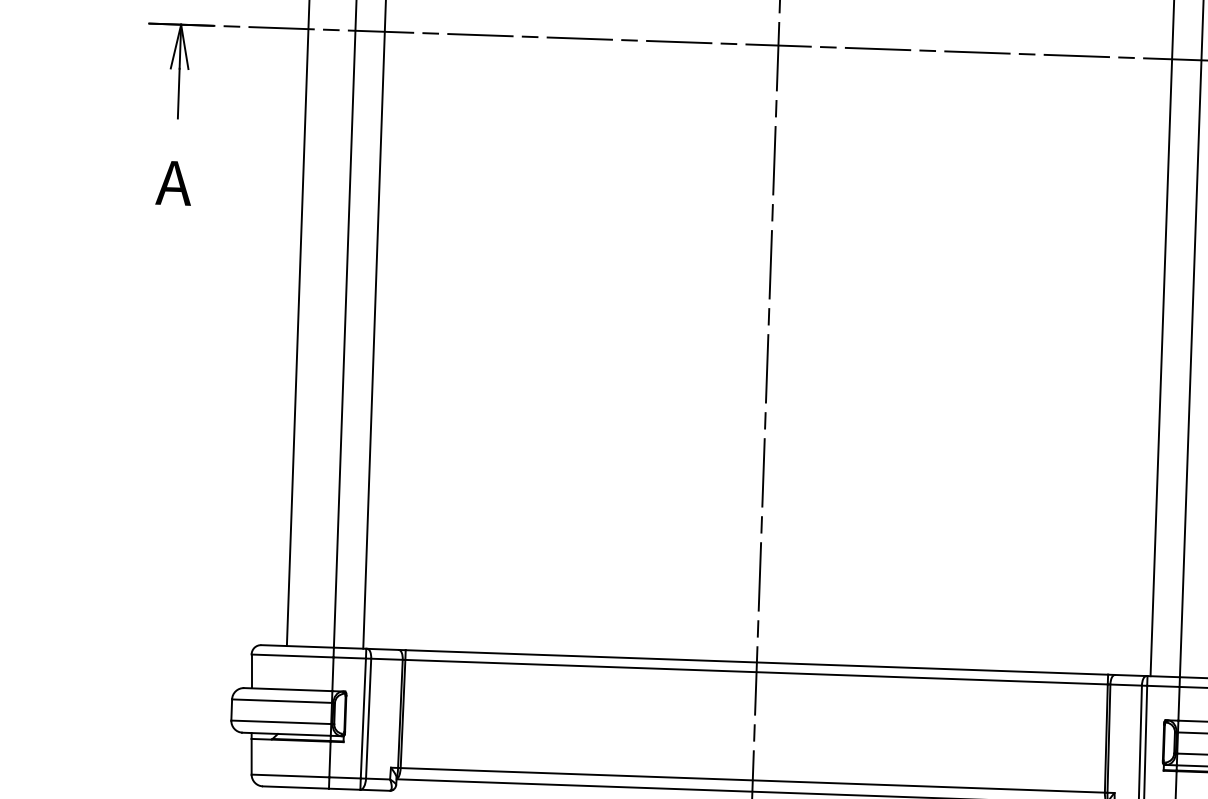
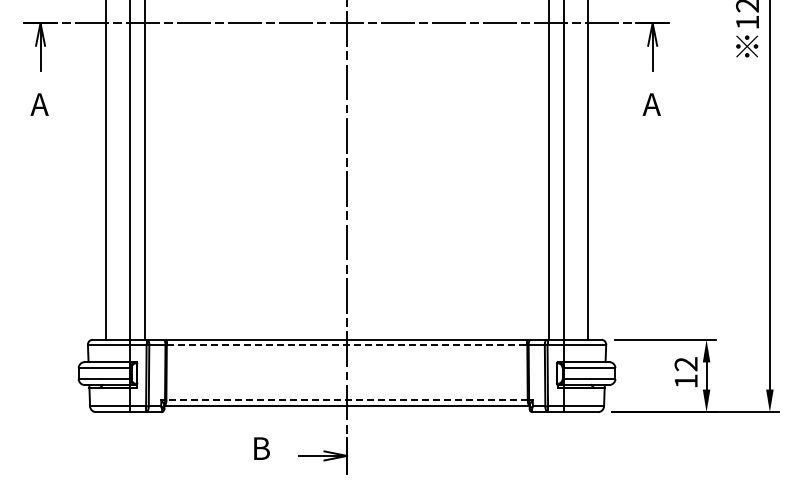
line: (757, 671) -> (347, 344), solid -> dashed
line: (753, 780) -> (347, 400), solid -> dashed

